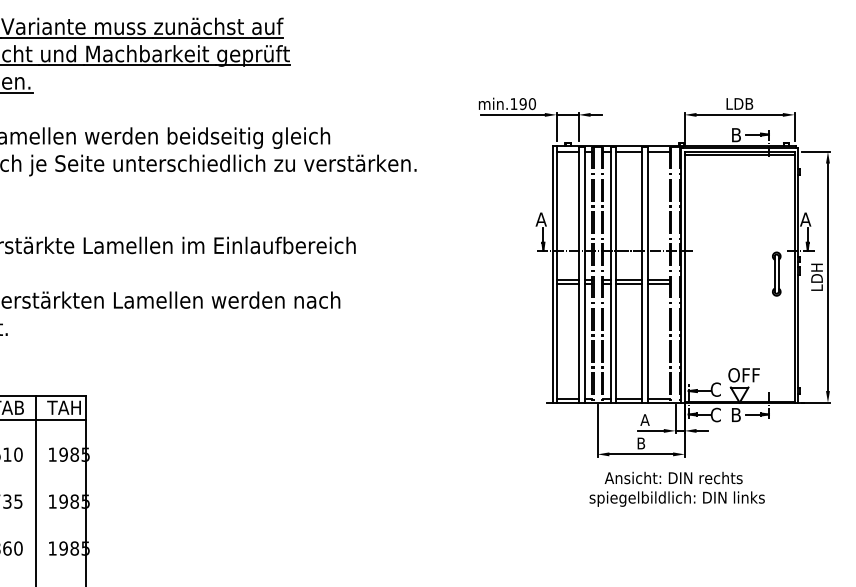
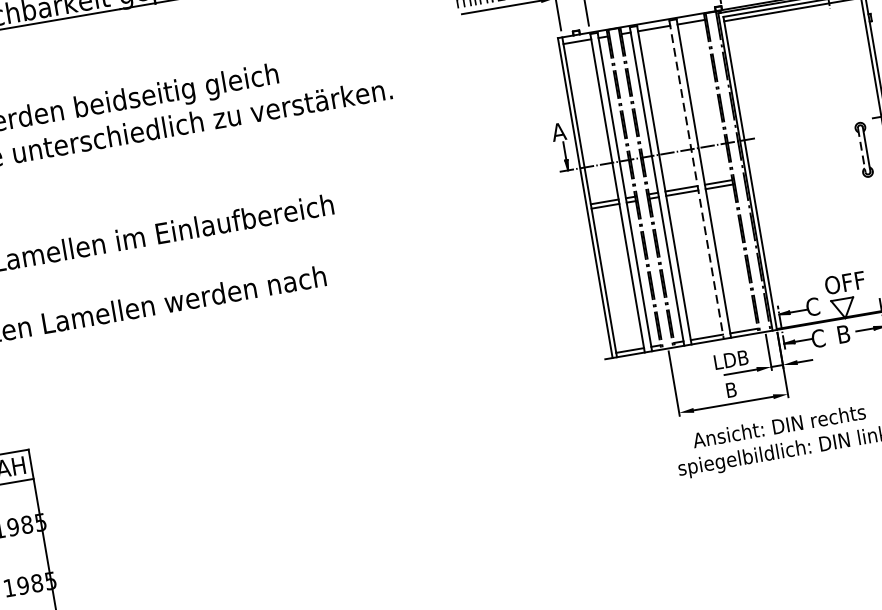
line: (774, 274) -> (861, 150), solid -> dashed
line: (642, 275) -> (697, 180), solid -> dashed
text: (645, 419) -> (731, 359), A -> LDB

